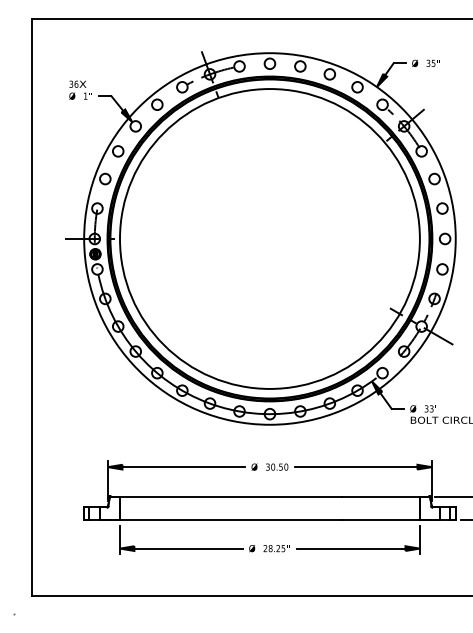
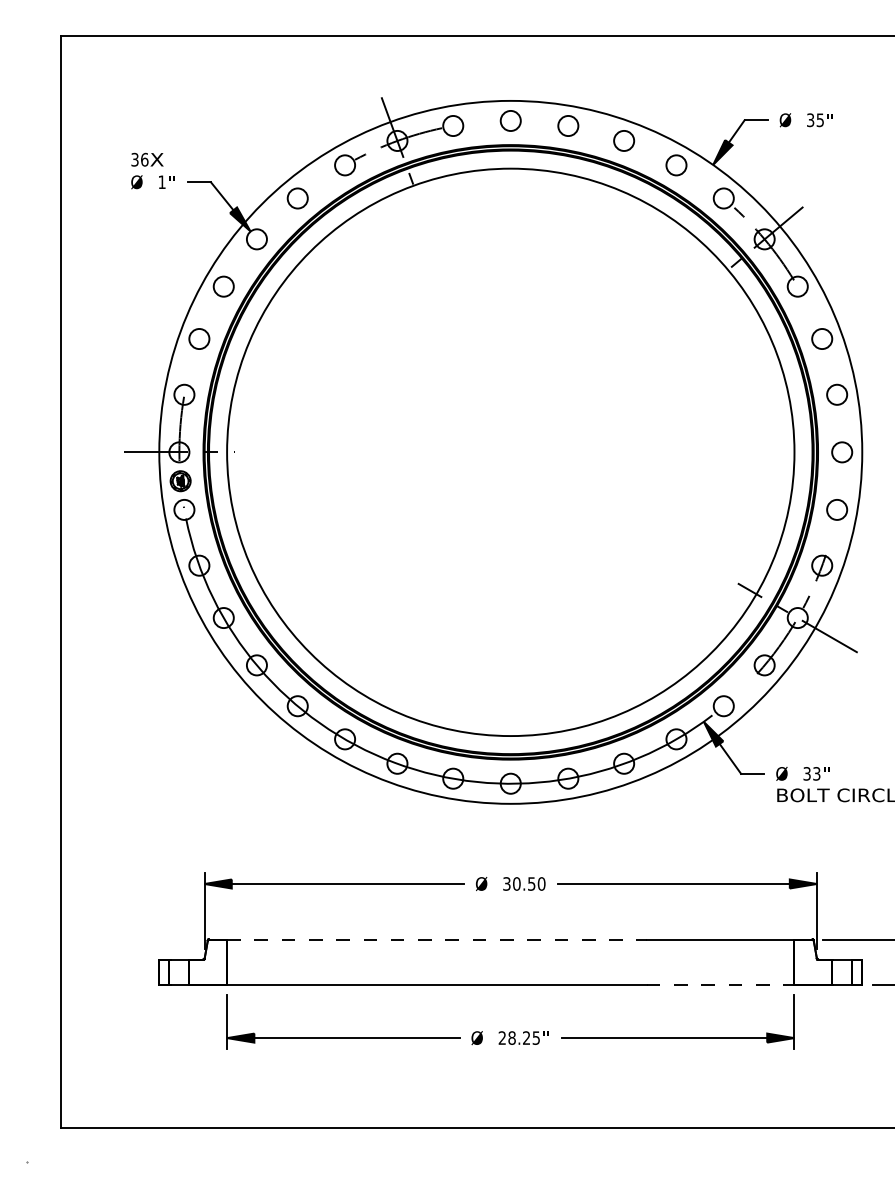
line: (230, 496) -> (436, 939), solid -> dashed
line: (381, 520) -> (721, 984), solid -> dashed

